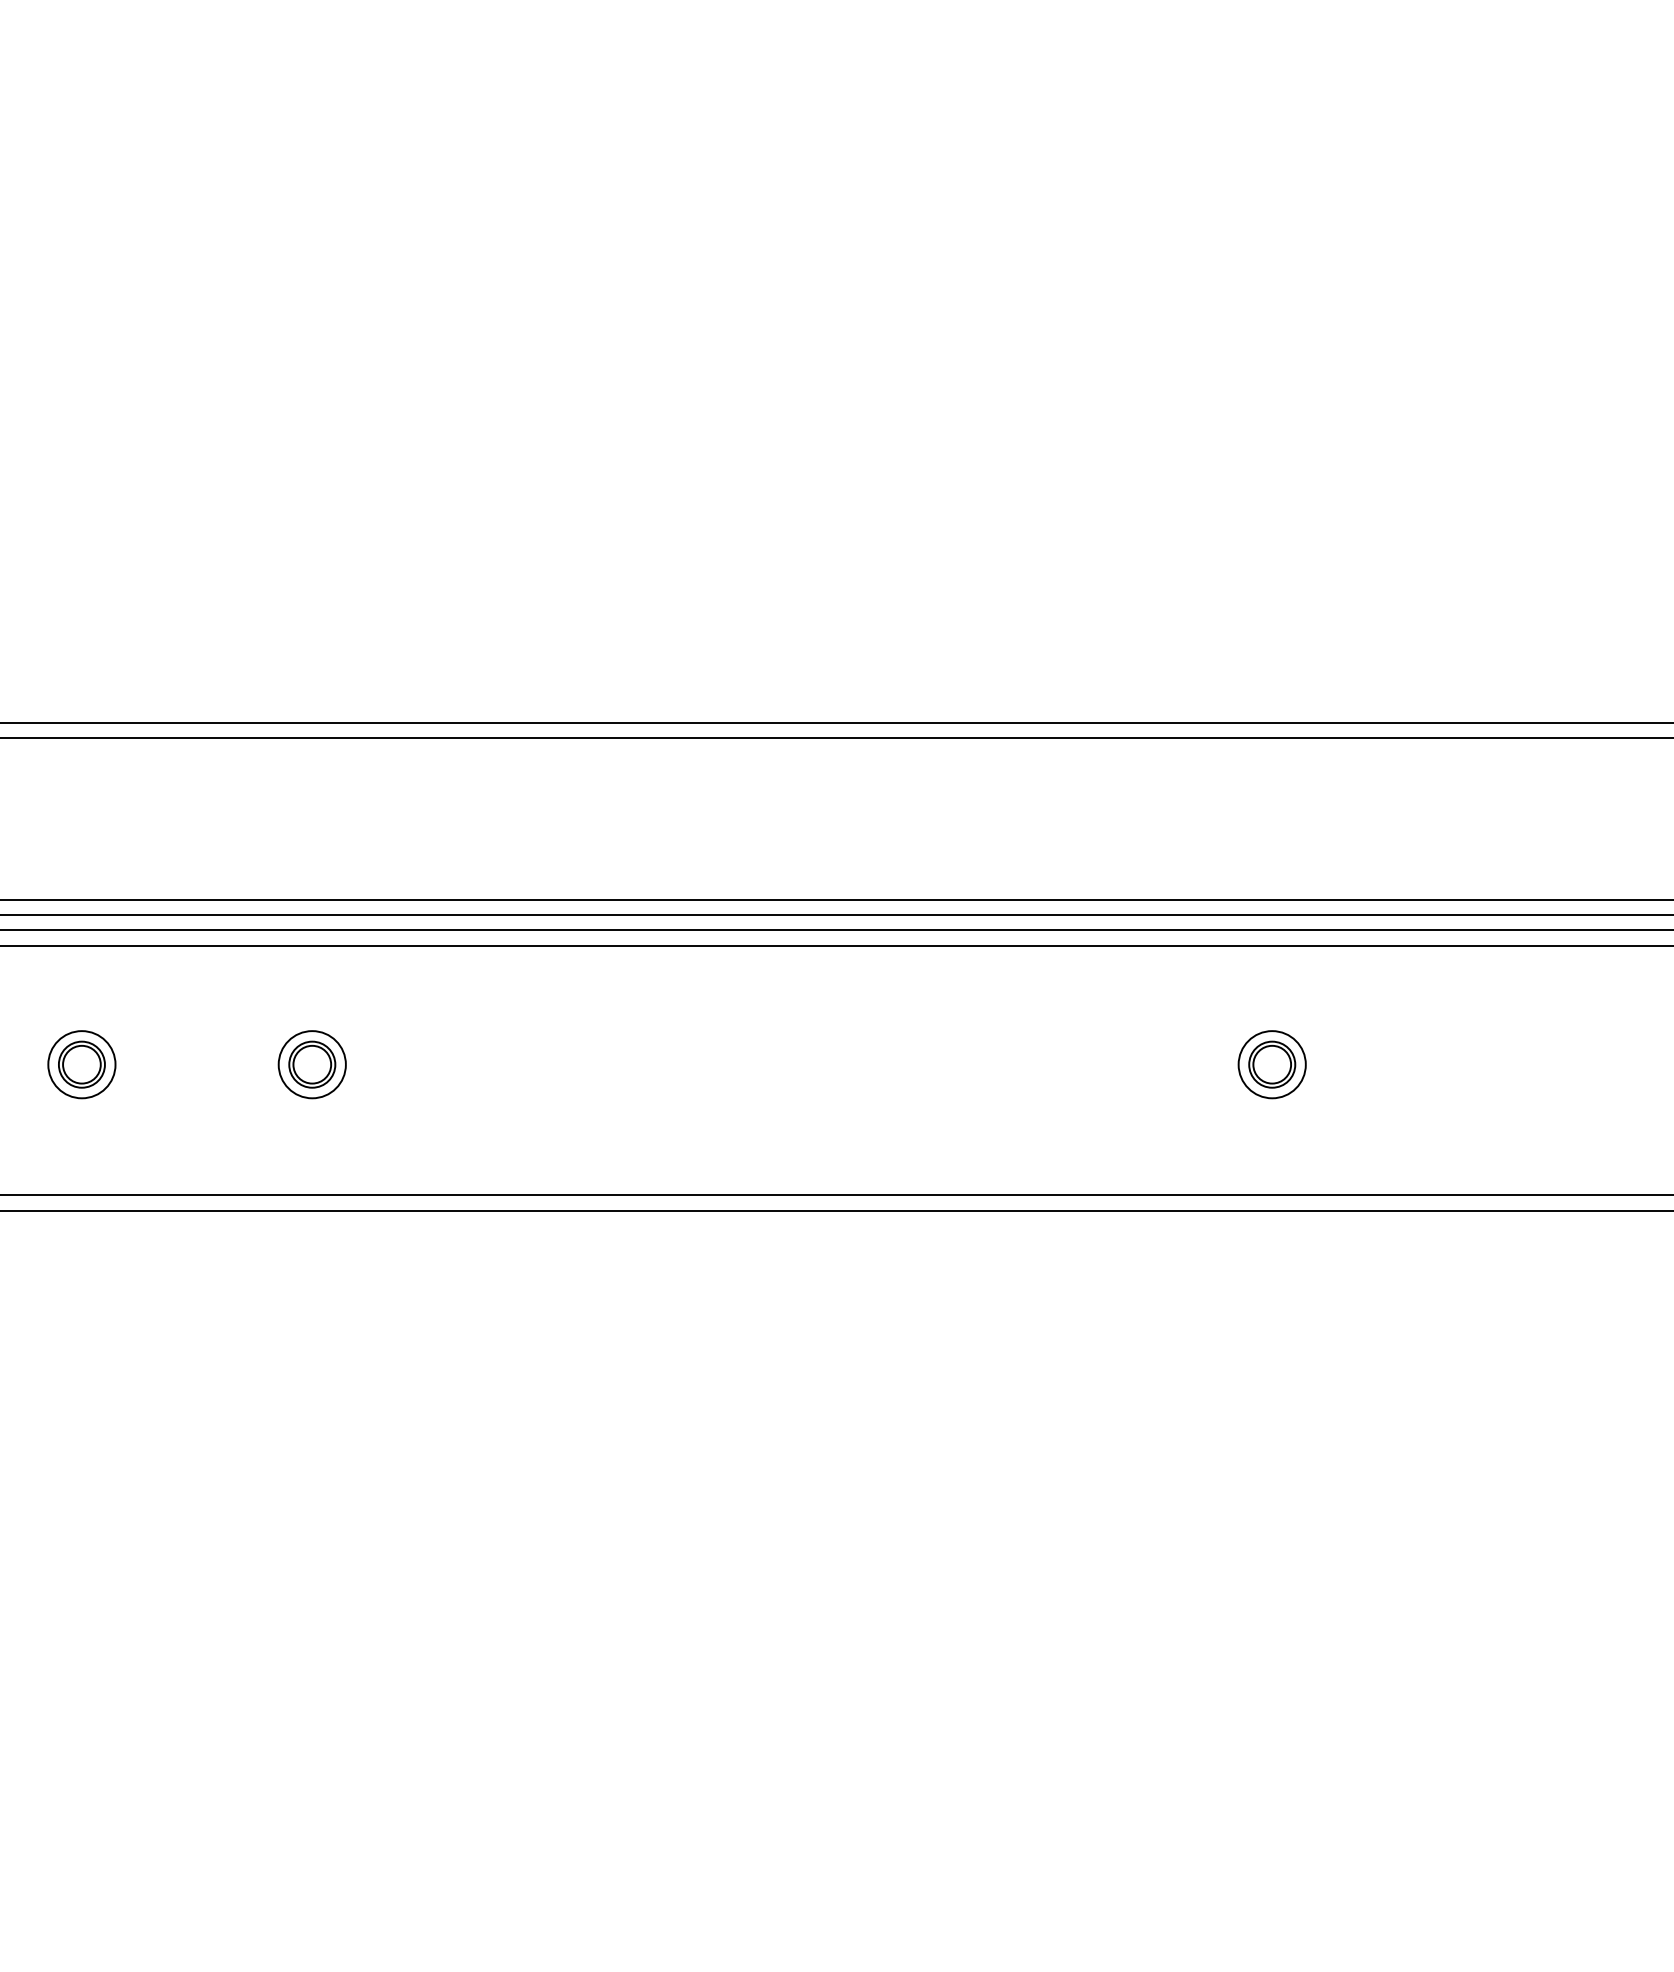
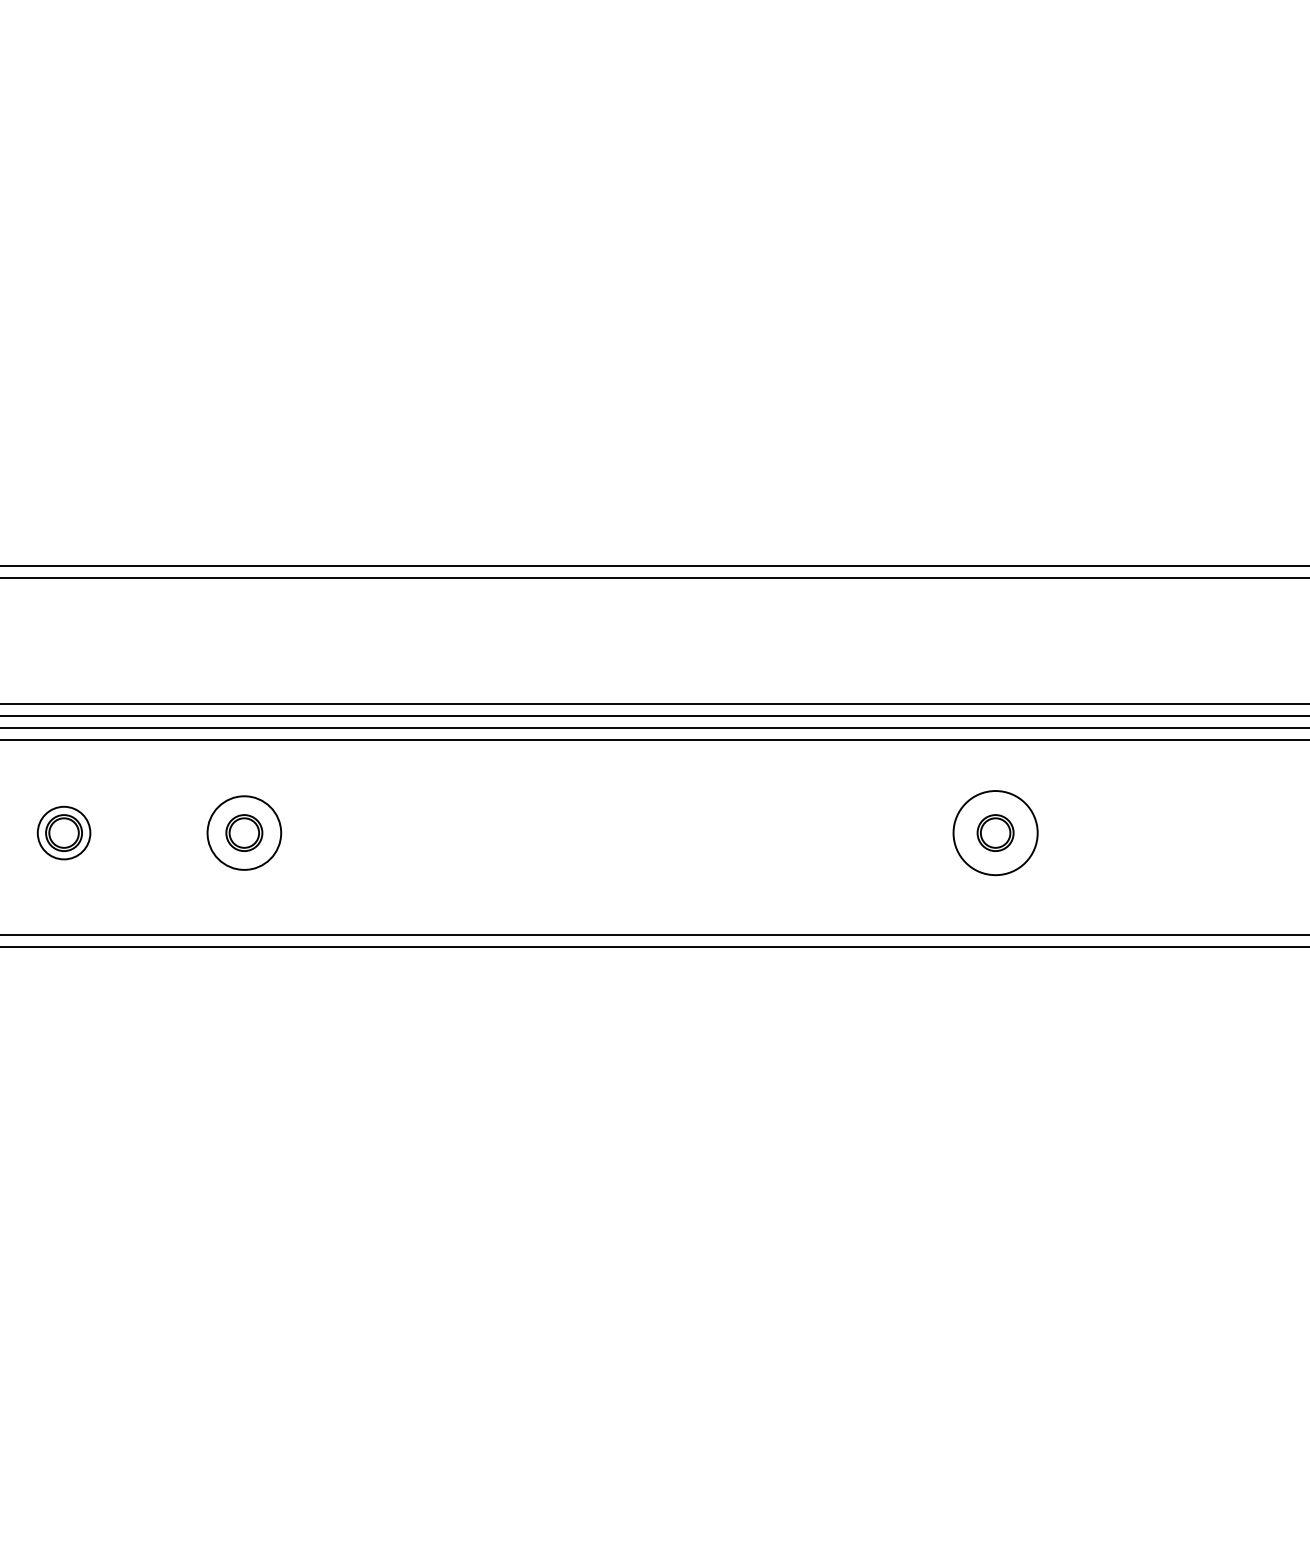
circle: (311, 1064) -> (243, 832), size x1.4
circle: (1271, 1064) -> (995, 832), size x1.6

